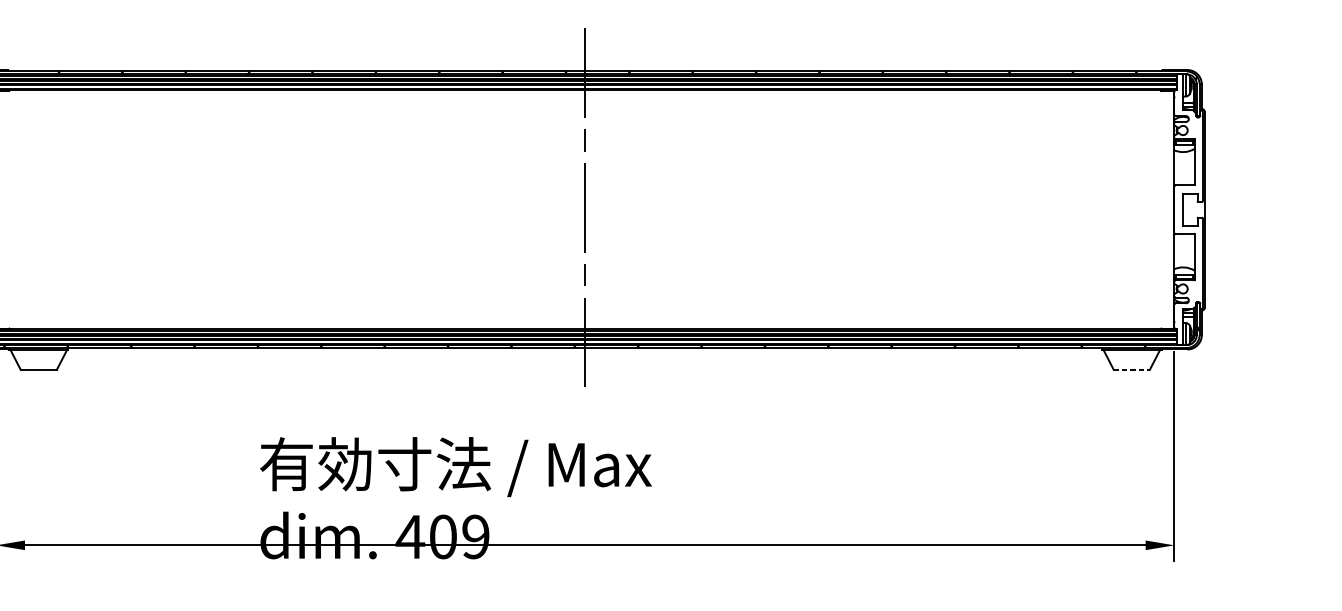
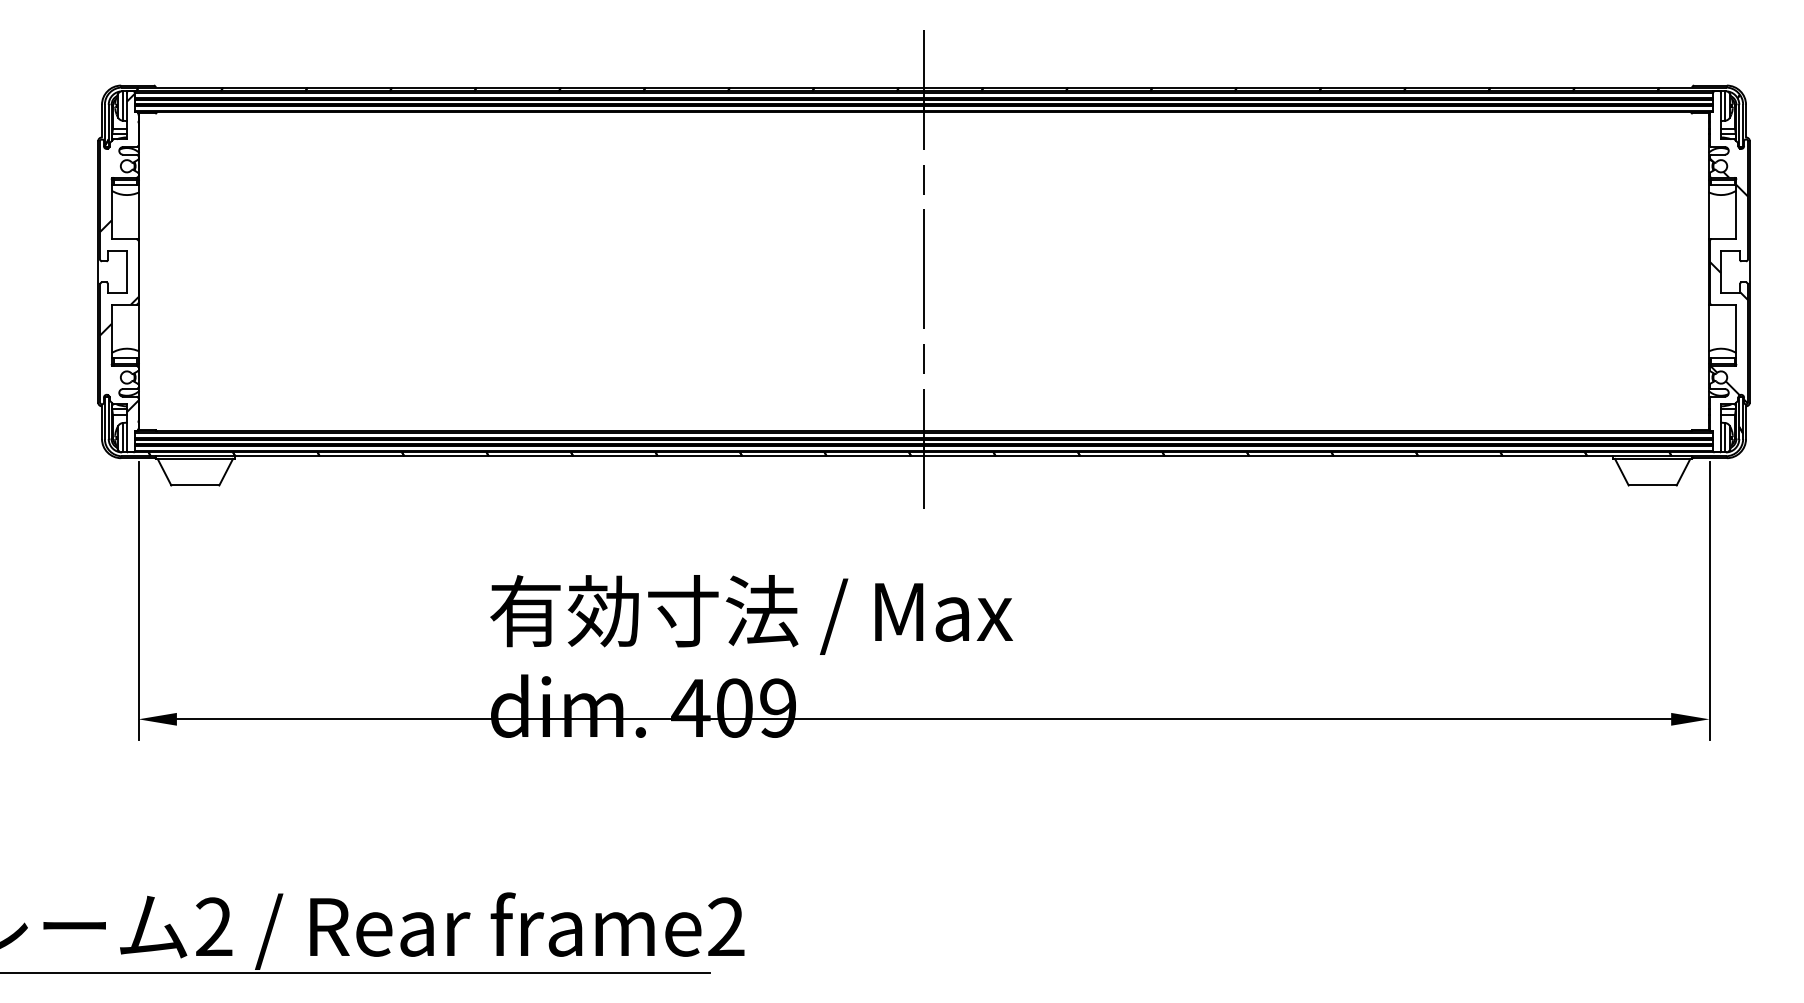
hatch: (1188, 216) -> (1728, 280), added
line: (1132, 369) -> (1653, 485), dashed -> solid

